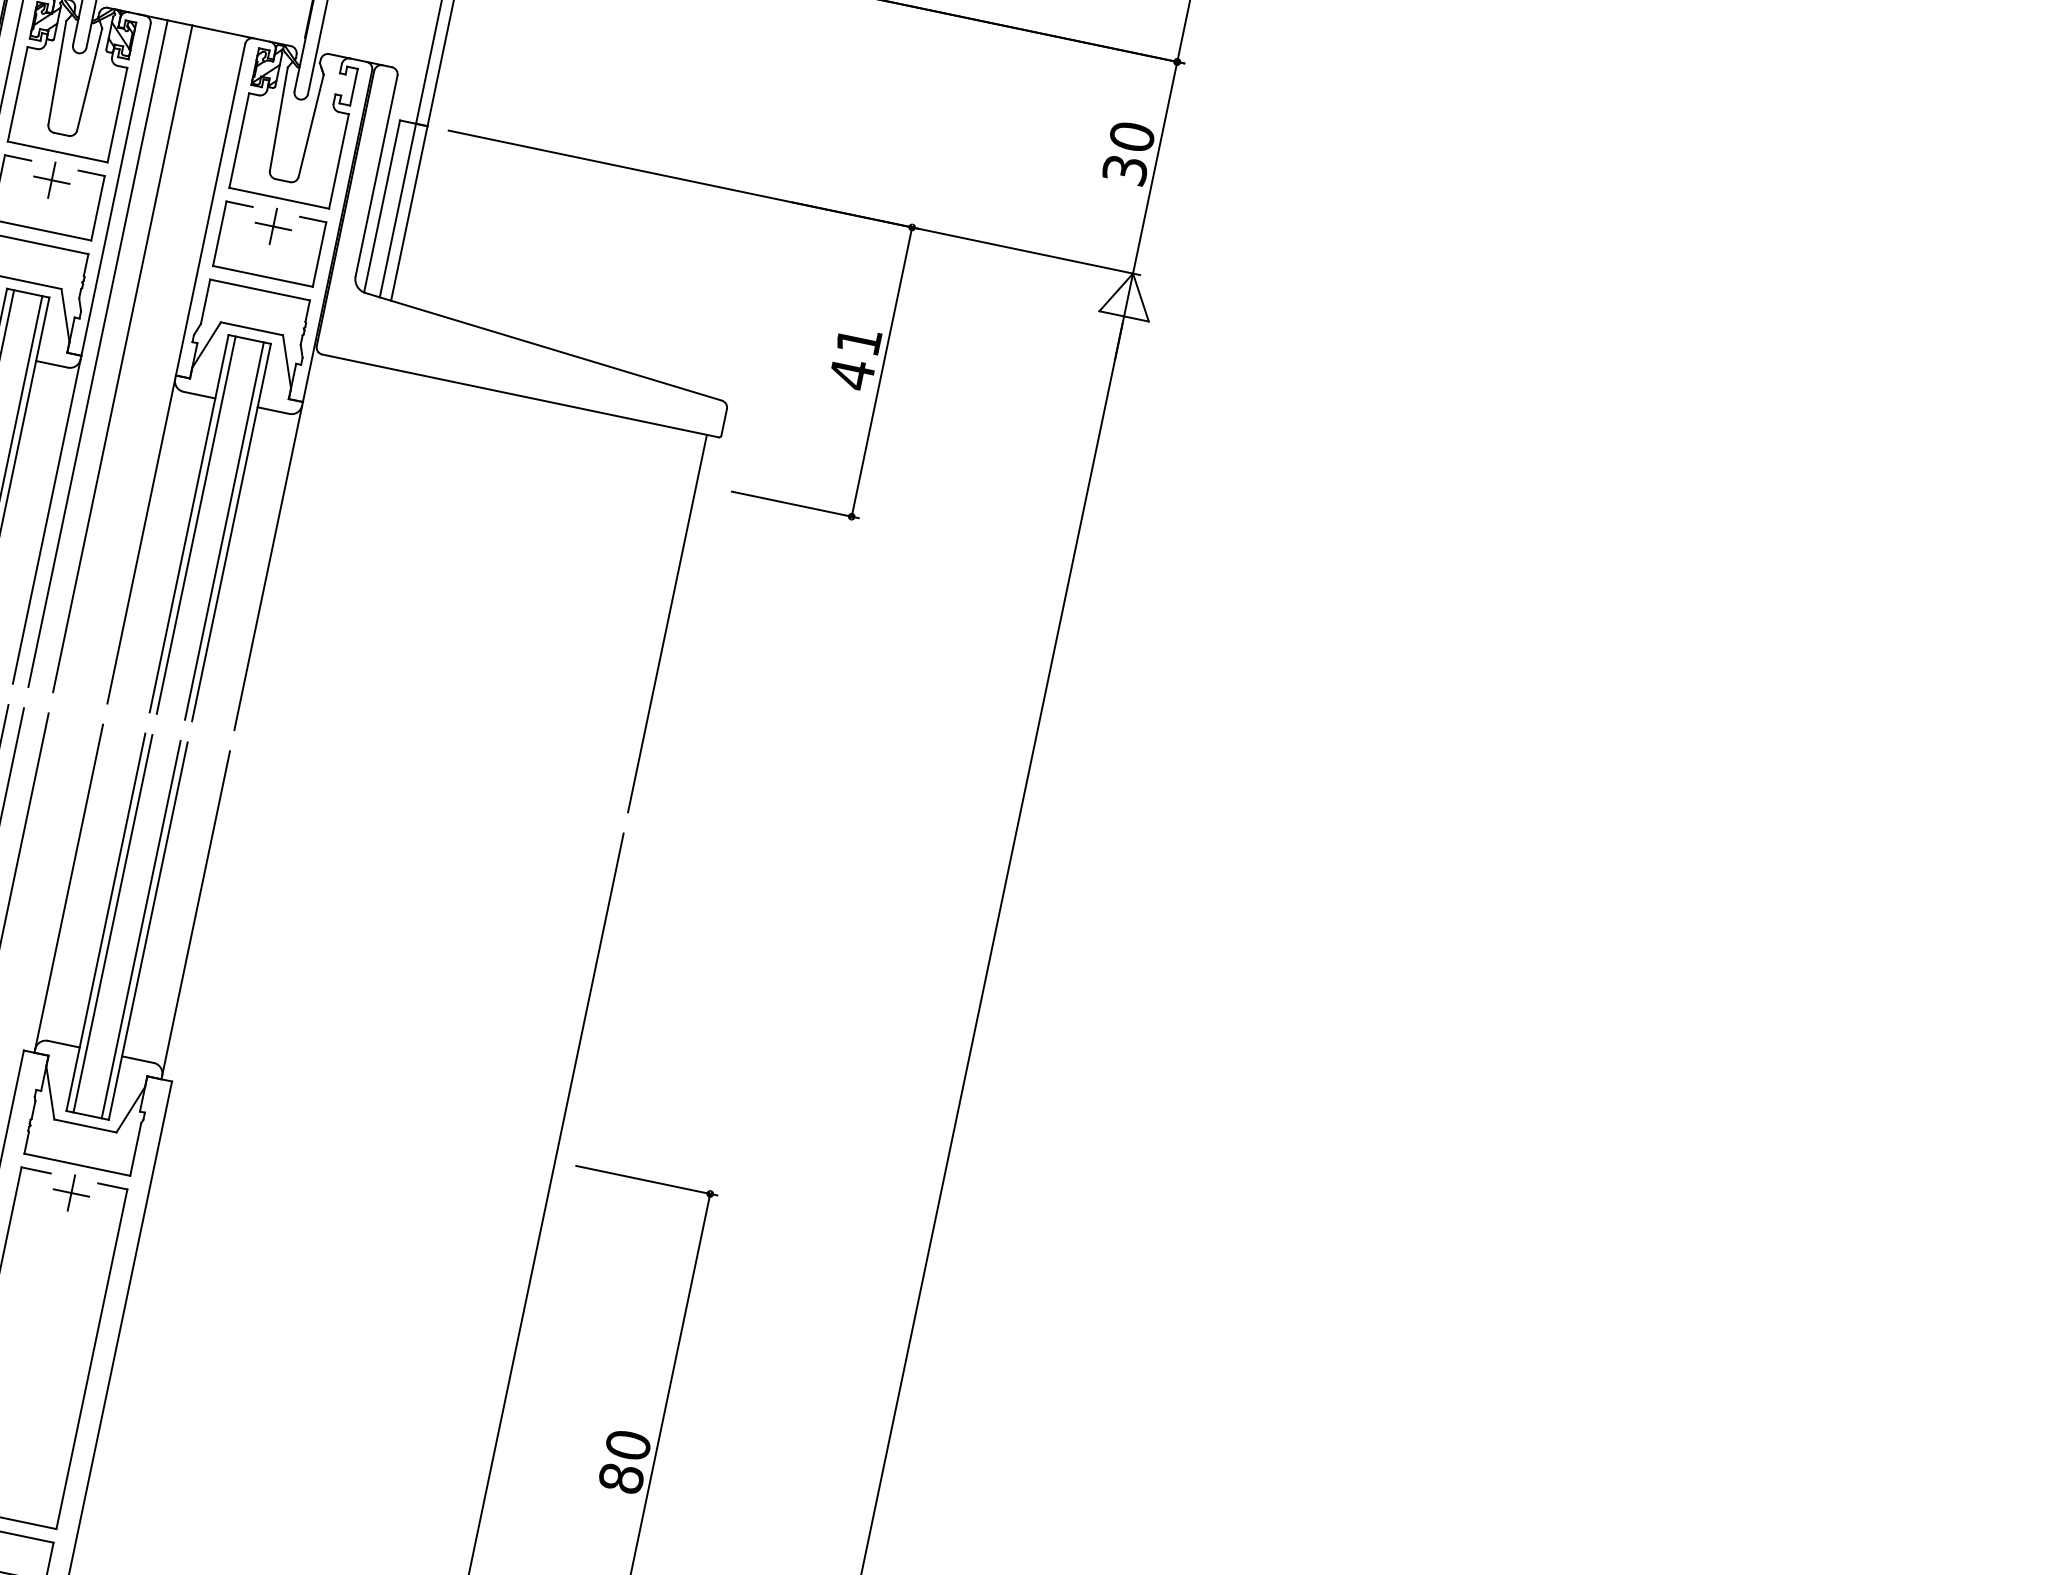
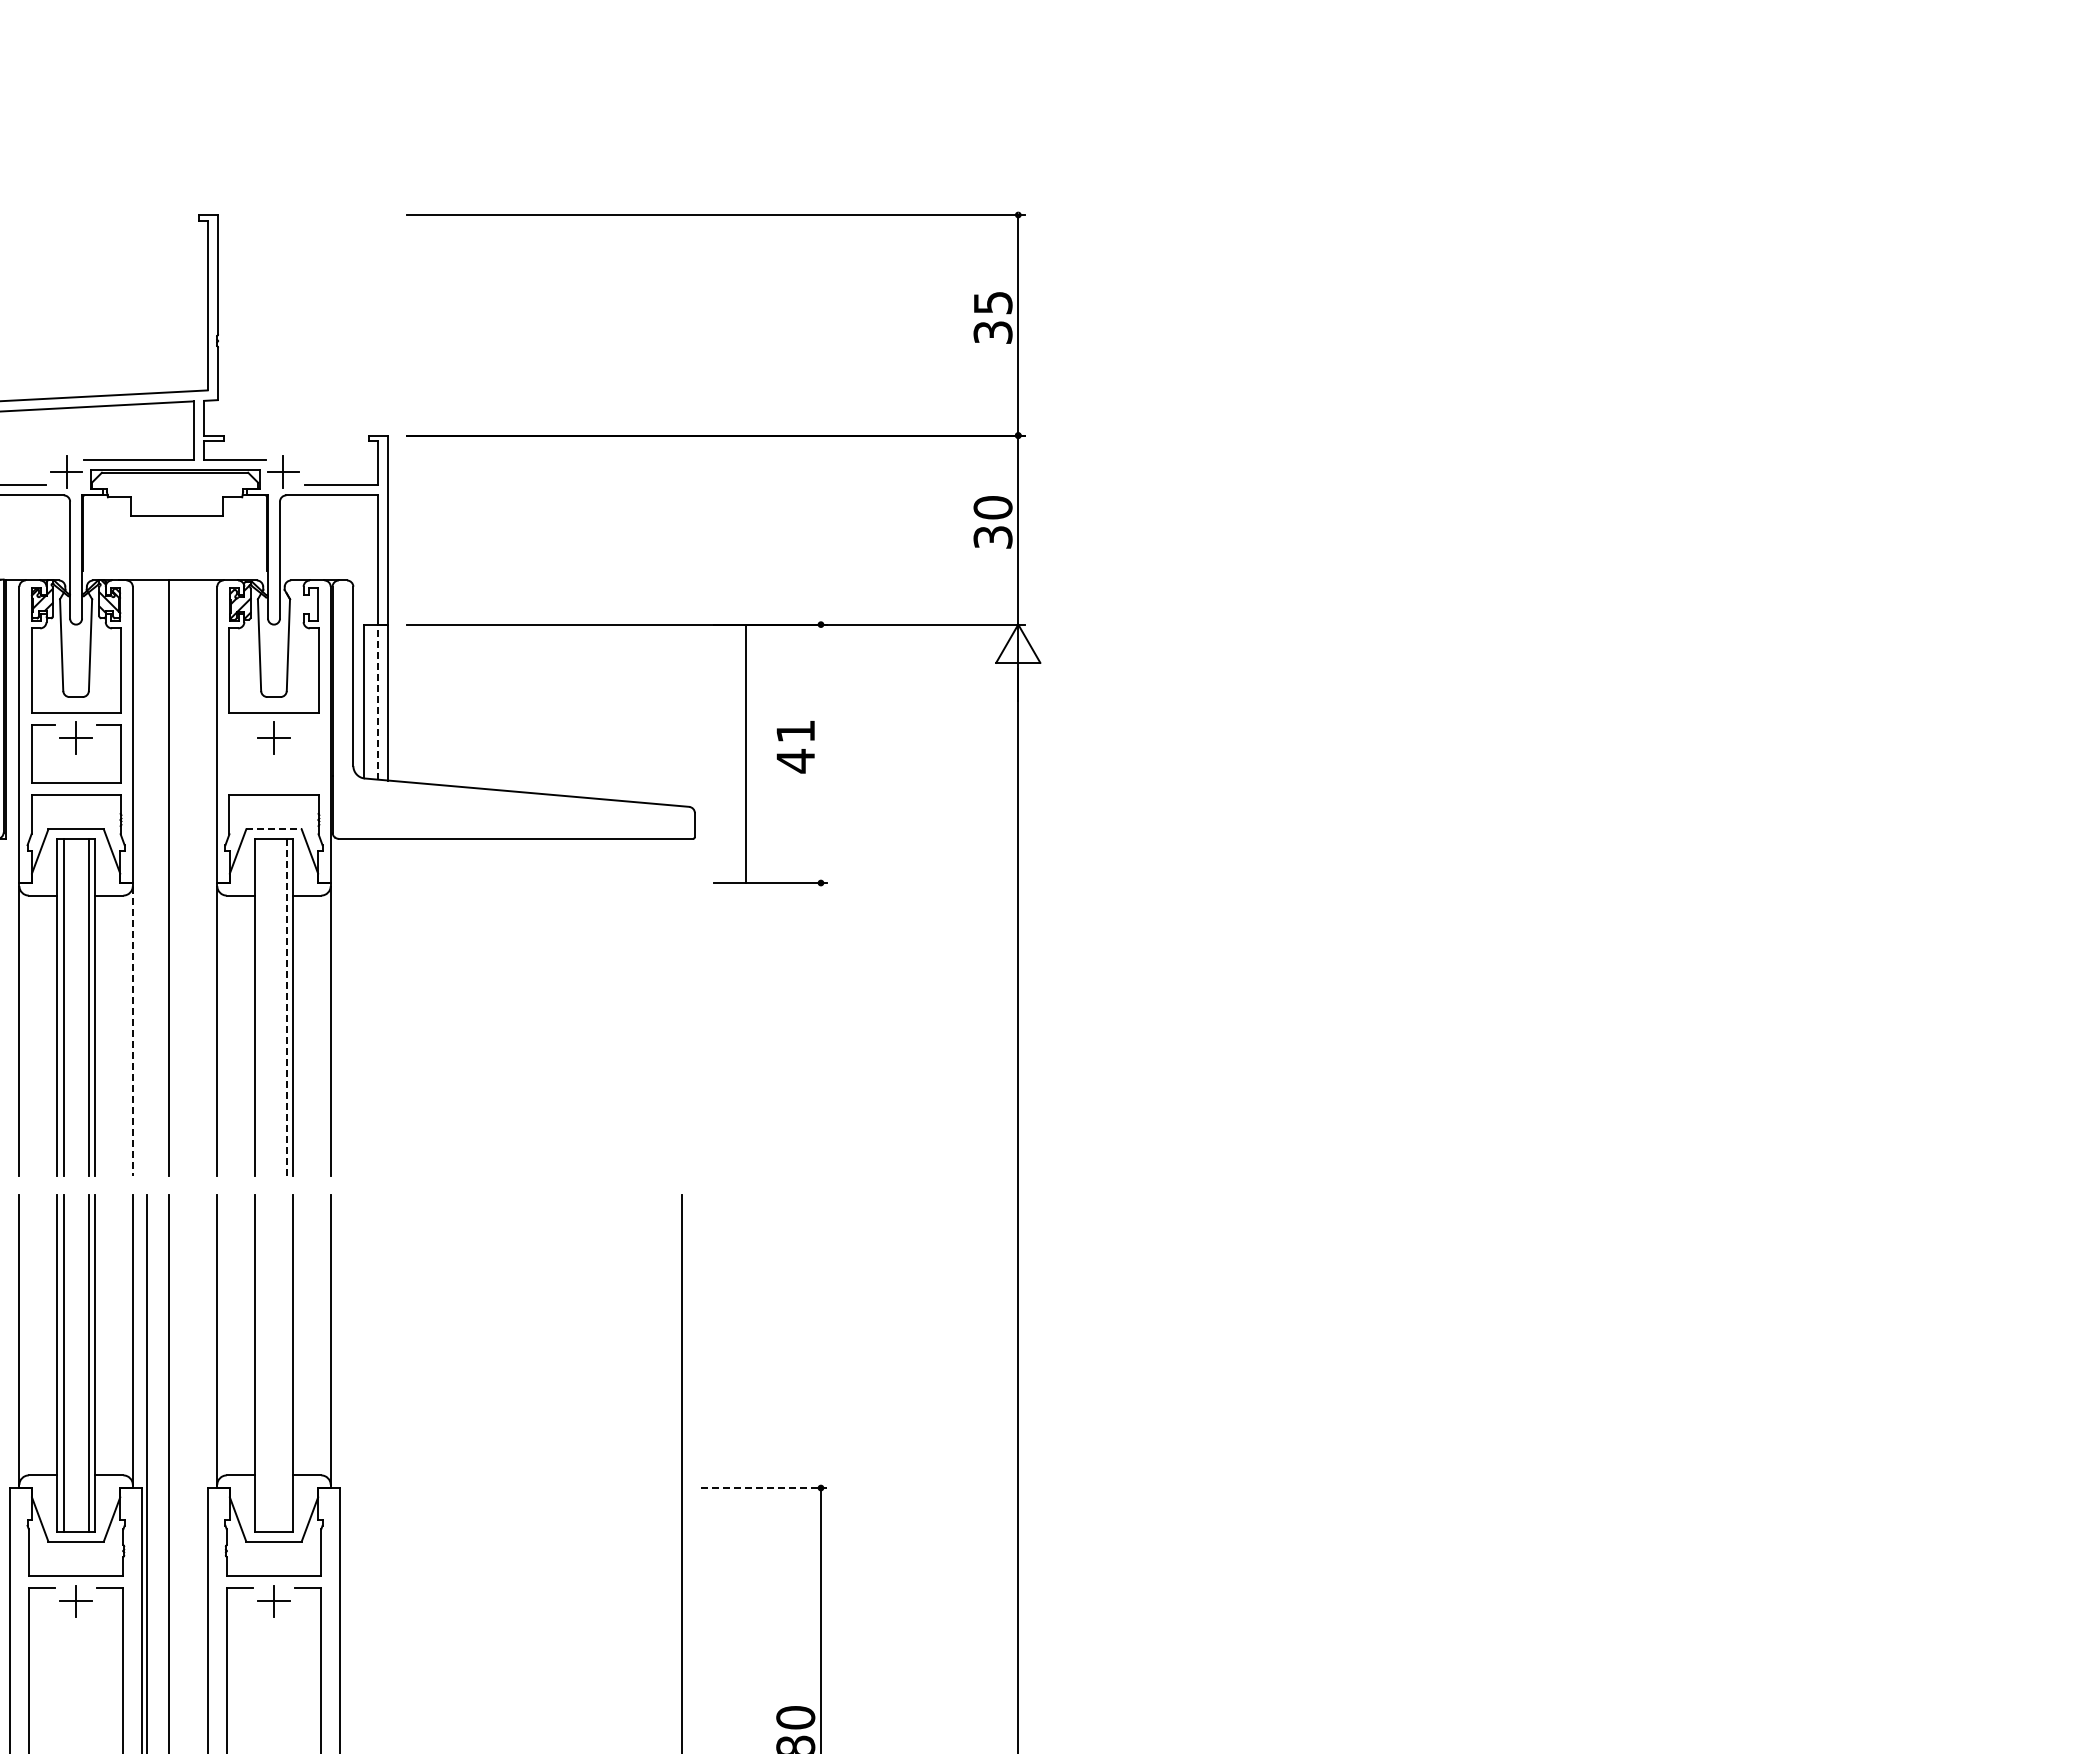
line: (397, 210) -> (377, 702), solid -> dashed
part: (262, 276) -> (273, 782), removed
line: (252, 328) -> (274, 829), solid -> dashed
line: (97, 353) -> (146, 878), removed
line: (881, 371) -> (745, 753), moved
line: (46, 521) -> (132, 1031), solid -> dashed
line: (196, 525) -> (261, 1007), removed
line: (224, 531) -> (286, 1007), solid -> dashed
line: (667, 623) -> (682, 1007), removed
line: (113, 923) -> (261, 1363), removed
line: (141, 929) -> (286, 1363), removed
line: (646, 1181) -> (764, 1488), solid -> dashed

